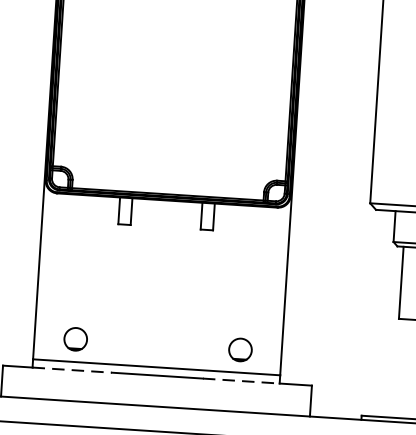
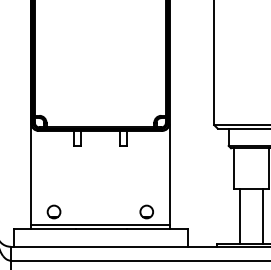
line: (406, 368) -> (240, 216), added
line: (72, 370) -> (53, 229), dashed -> solid
line: (241, 381) -> (148, 229), dashed -> solid

